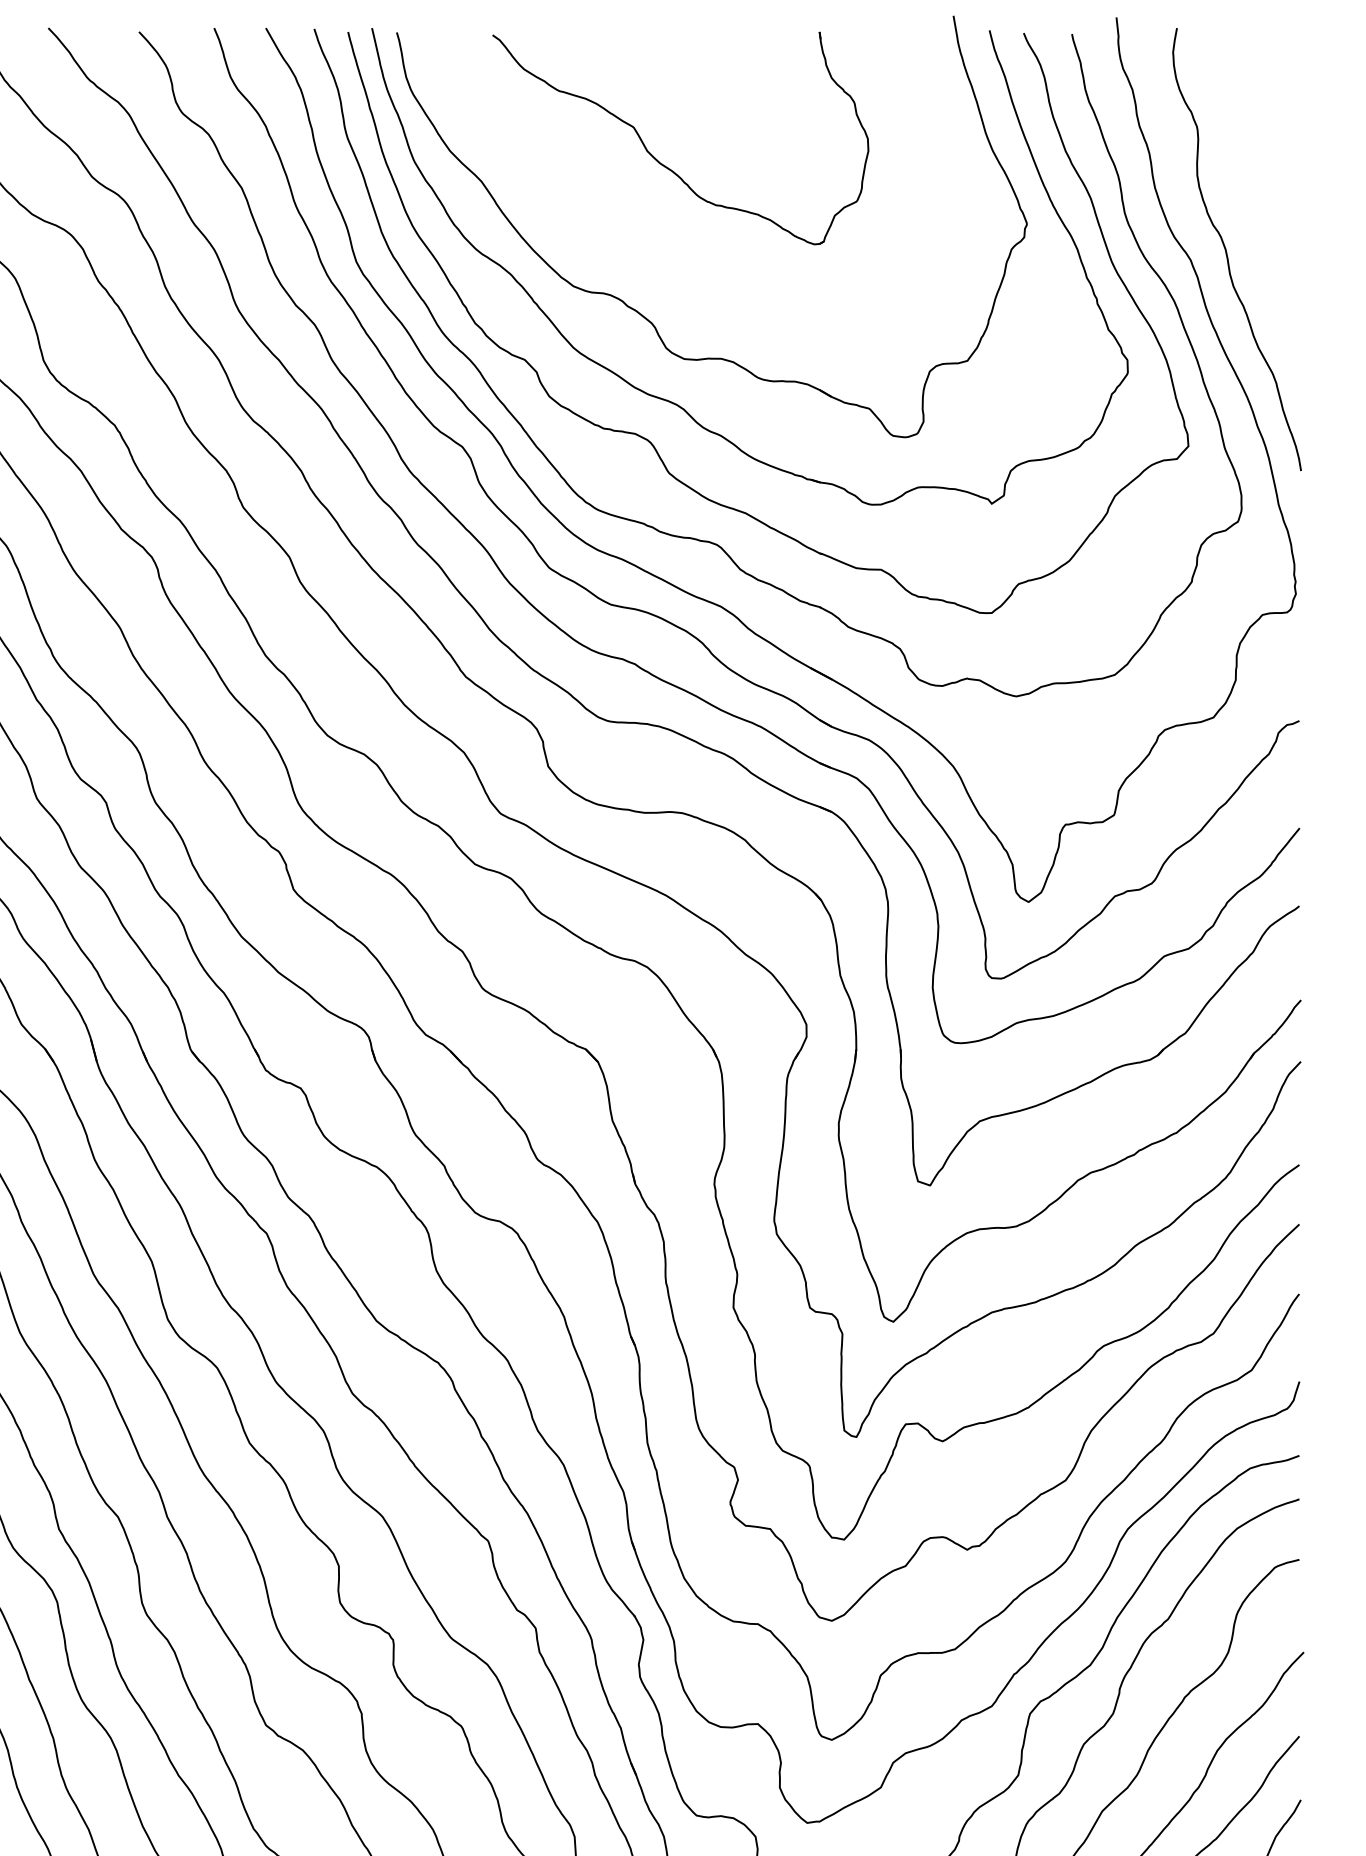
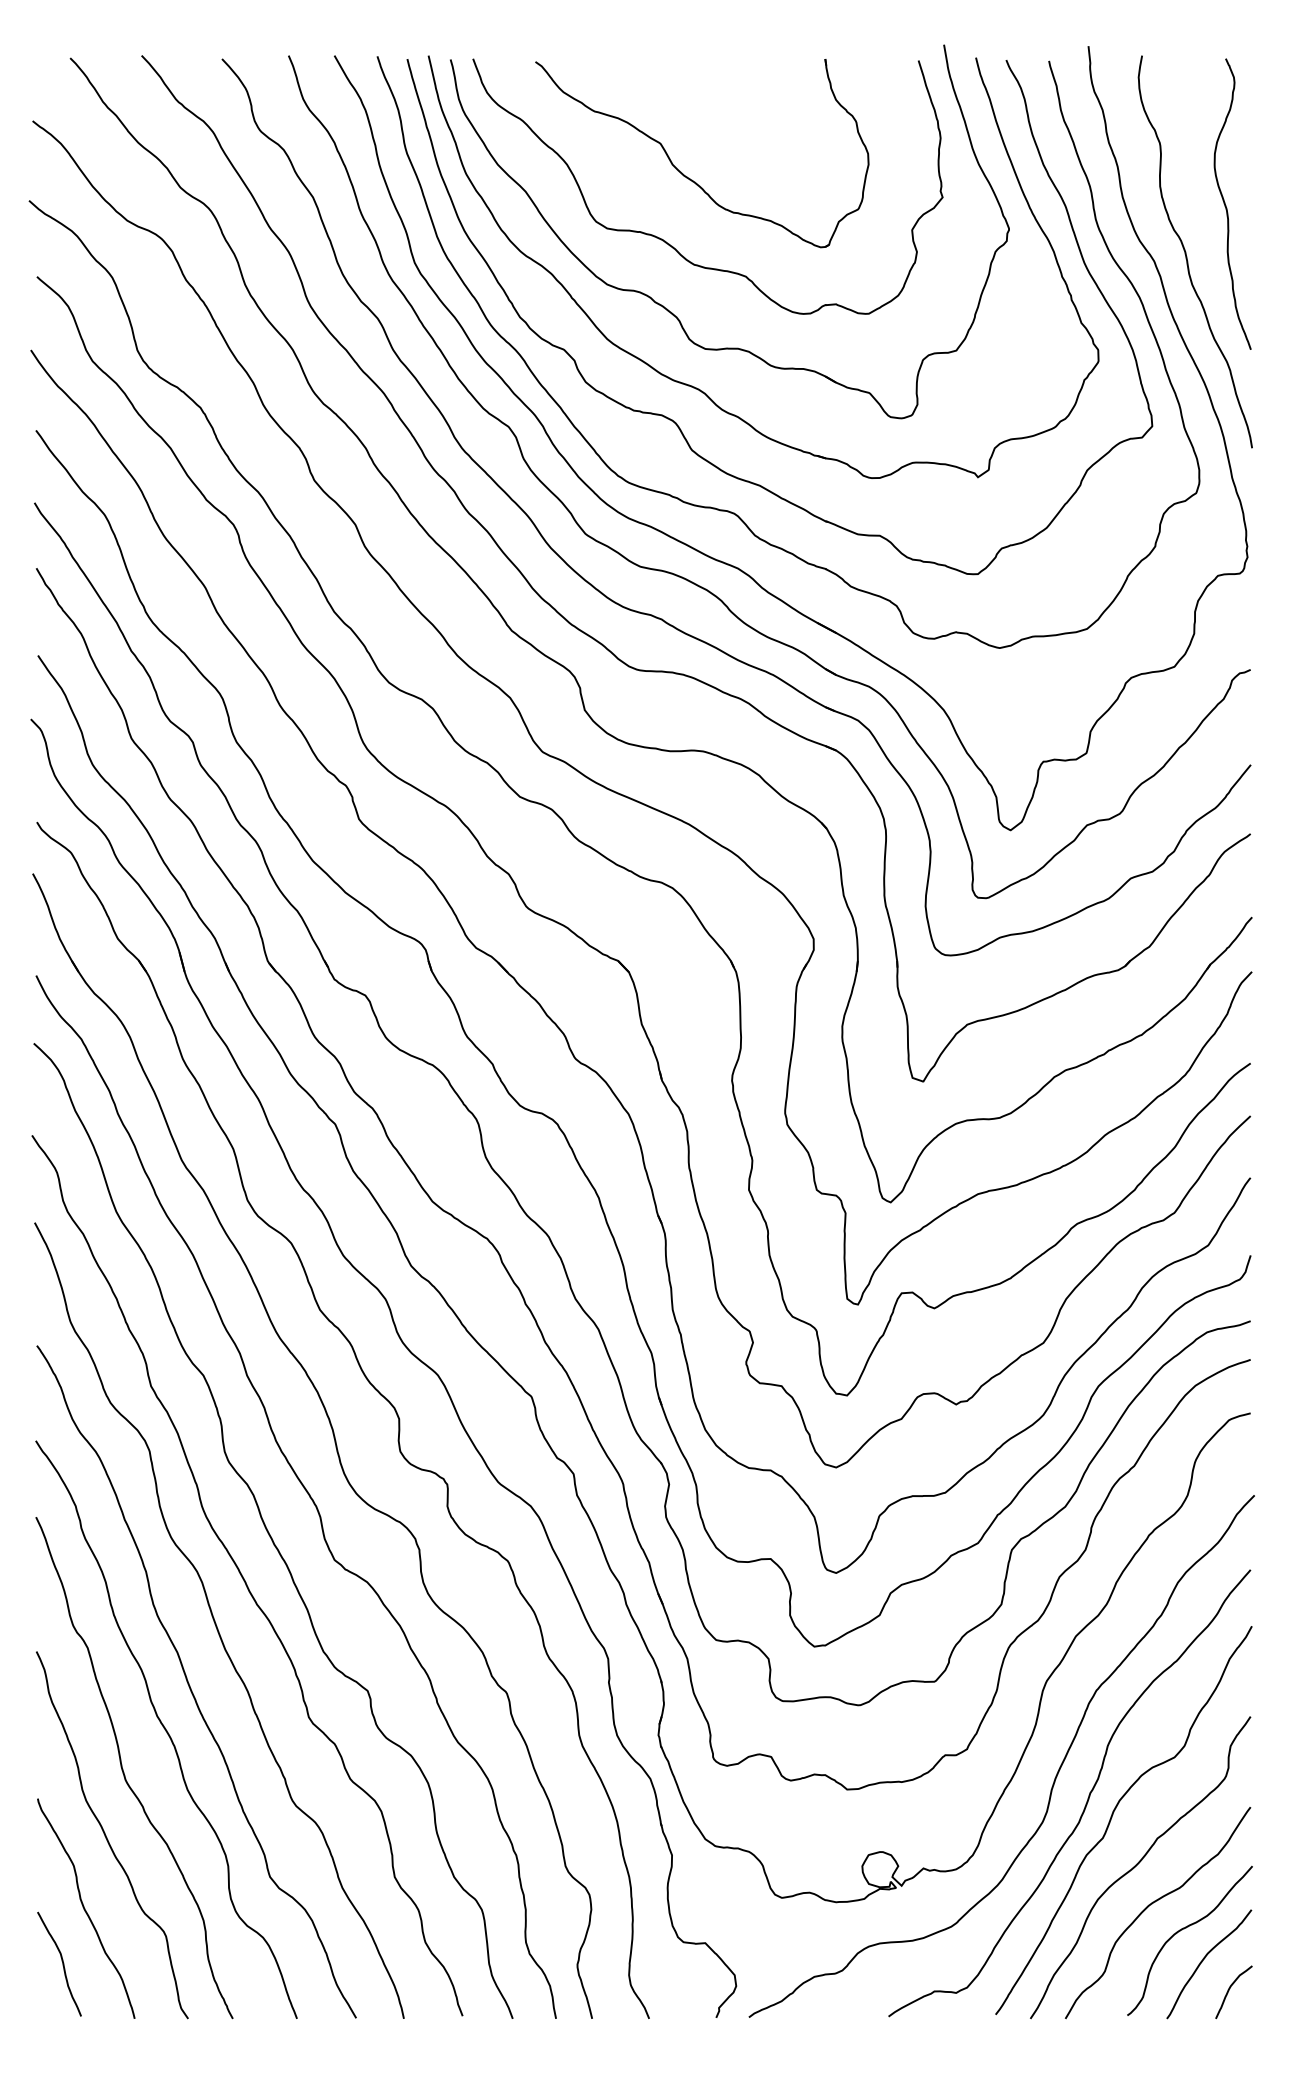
curve: (1272, 197) -> (1226, 205), added
part: (639, 236) -> (665, 240), added

